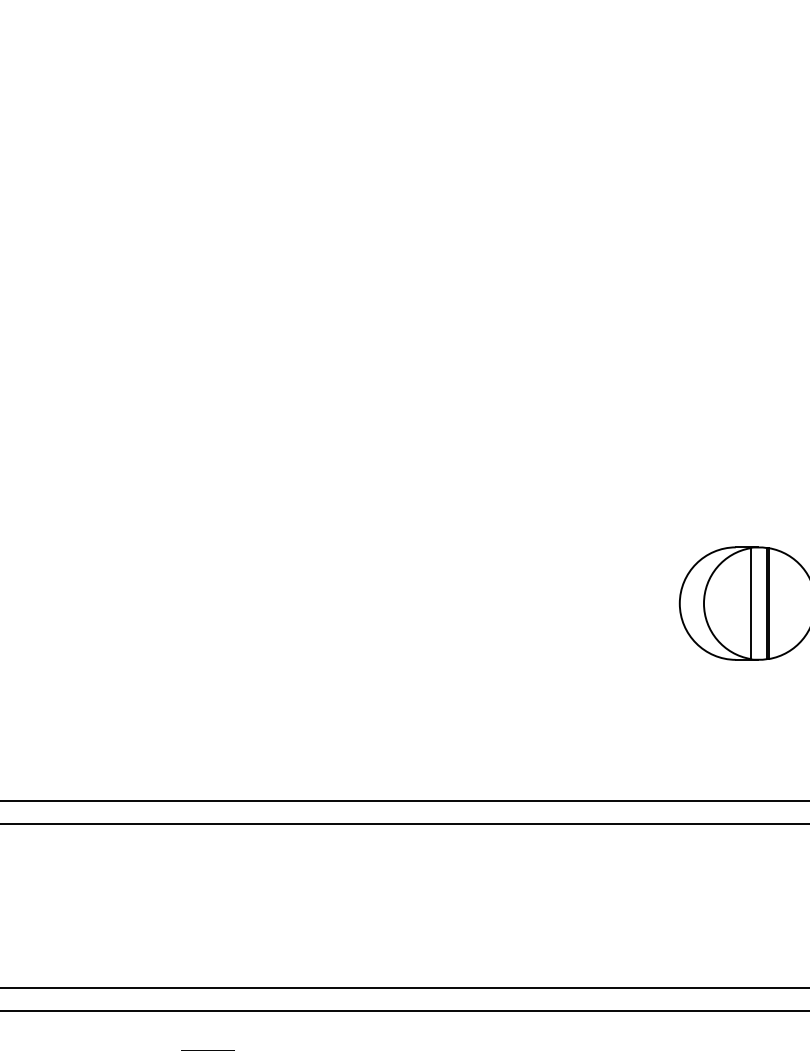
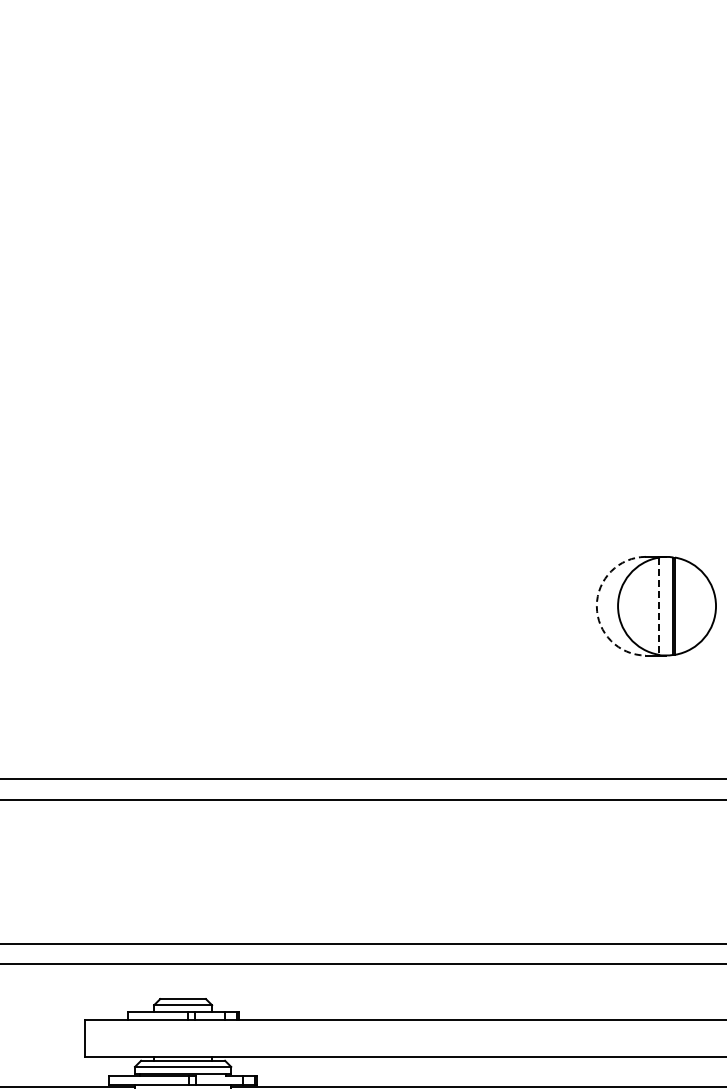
arc: (679, 603) -> (596, 606), solid -> dashed
line: (751, 603) -> (659, 606), solid -> dashed

